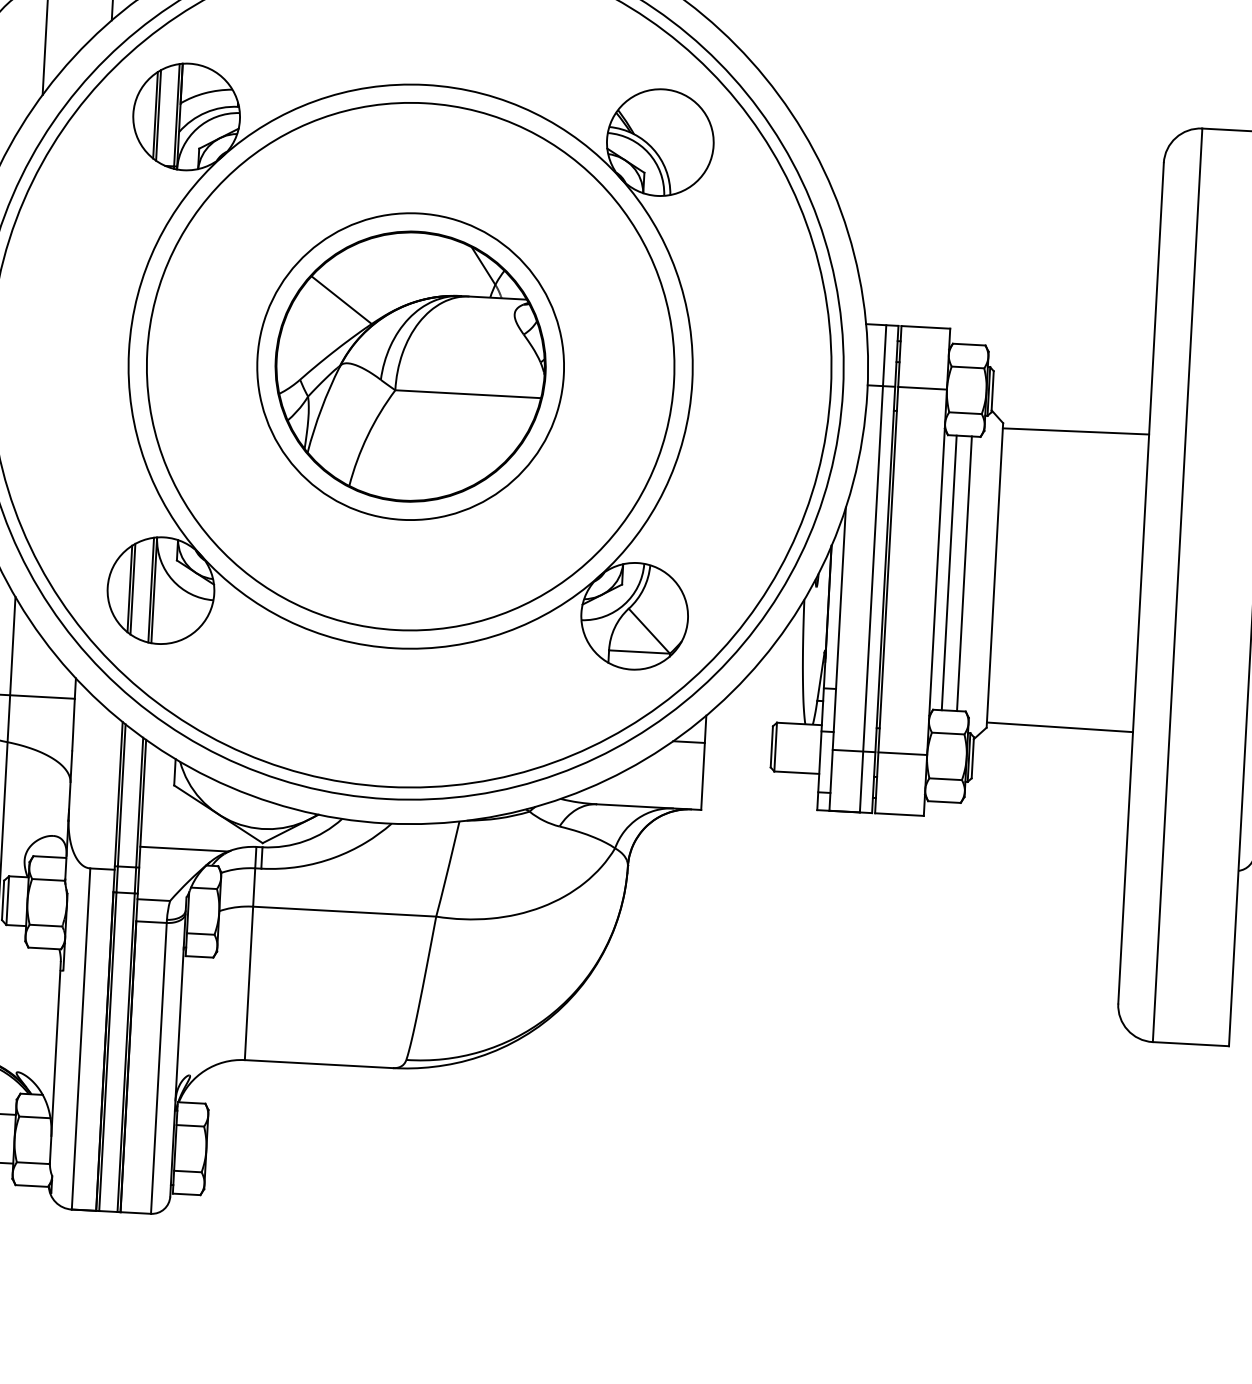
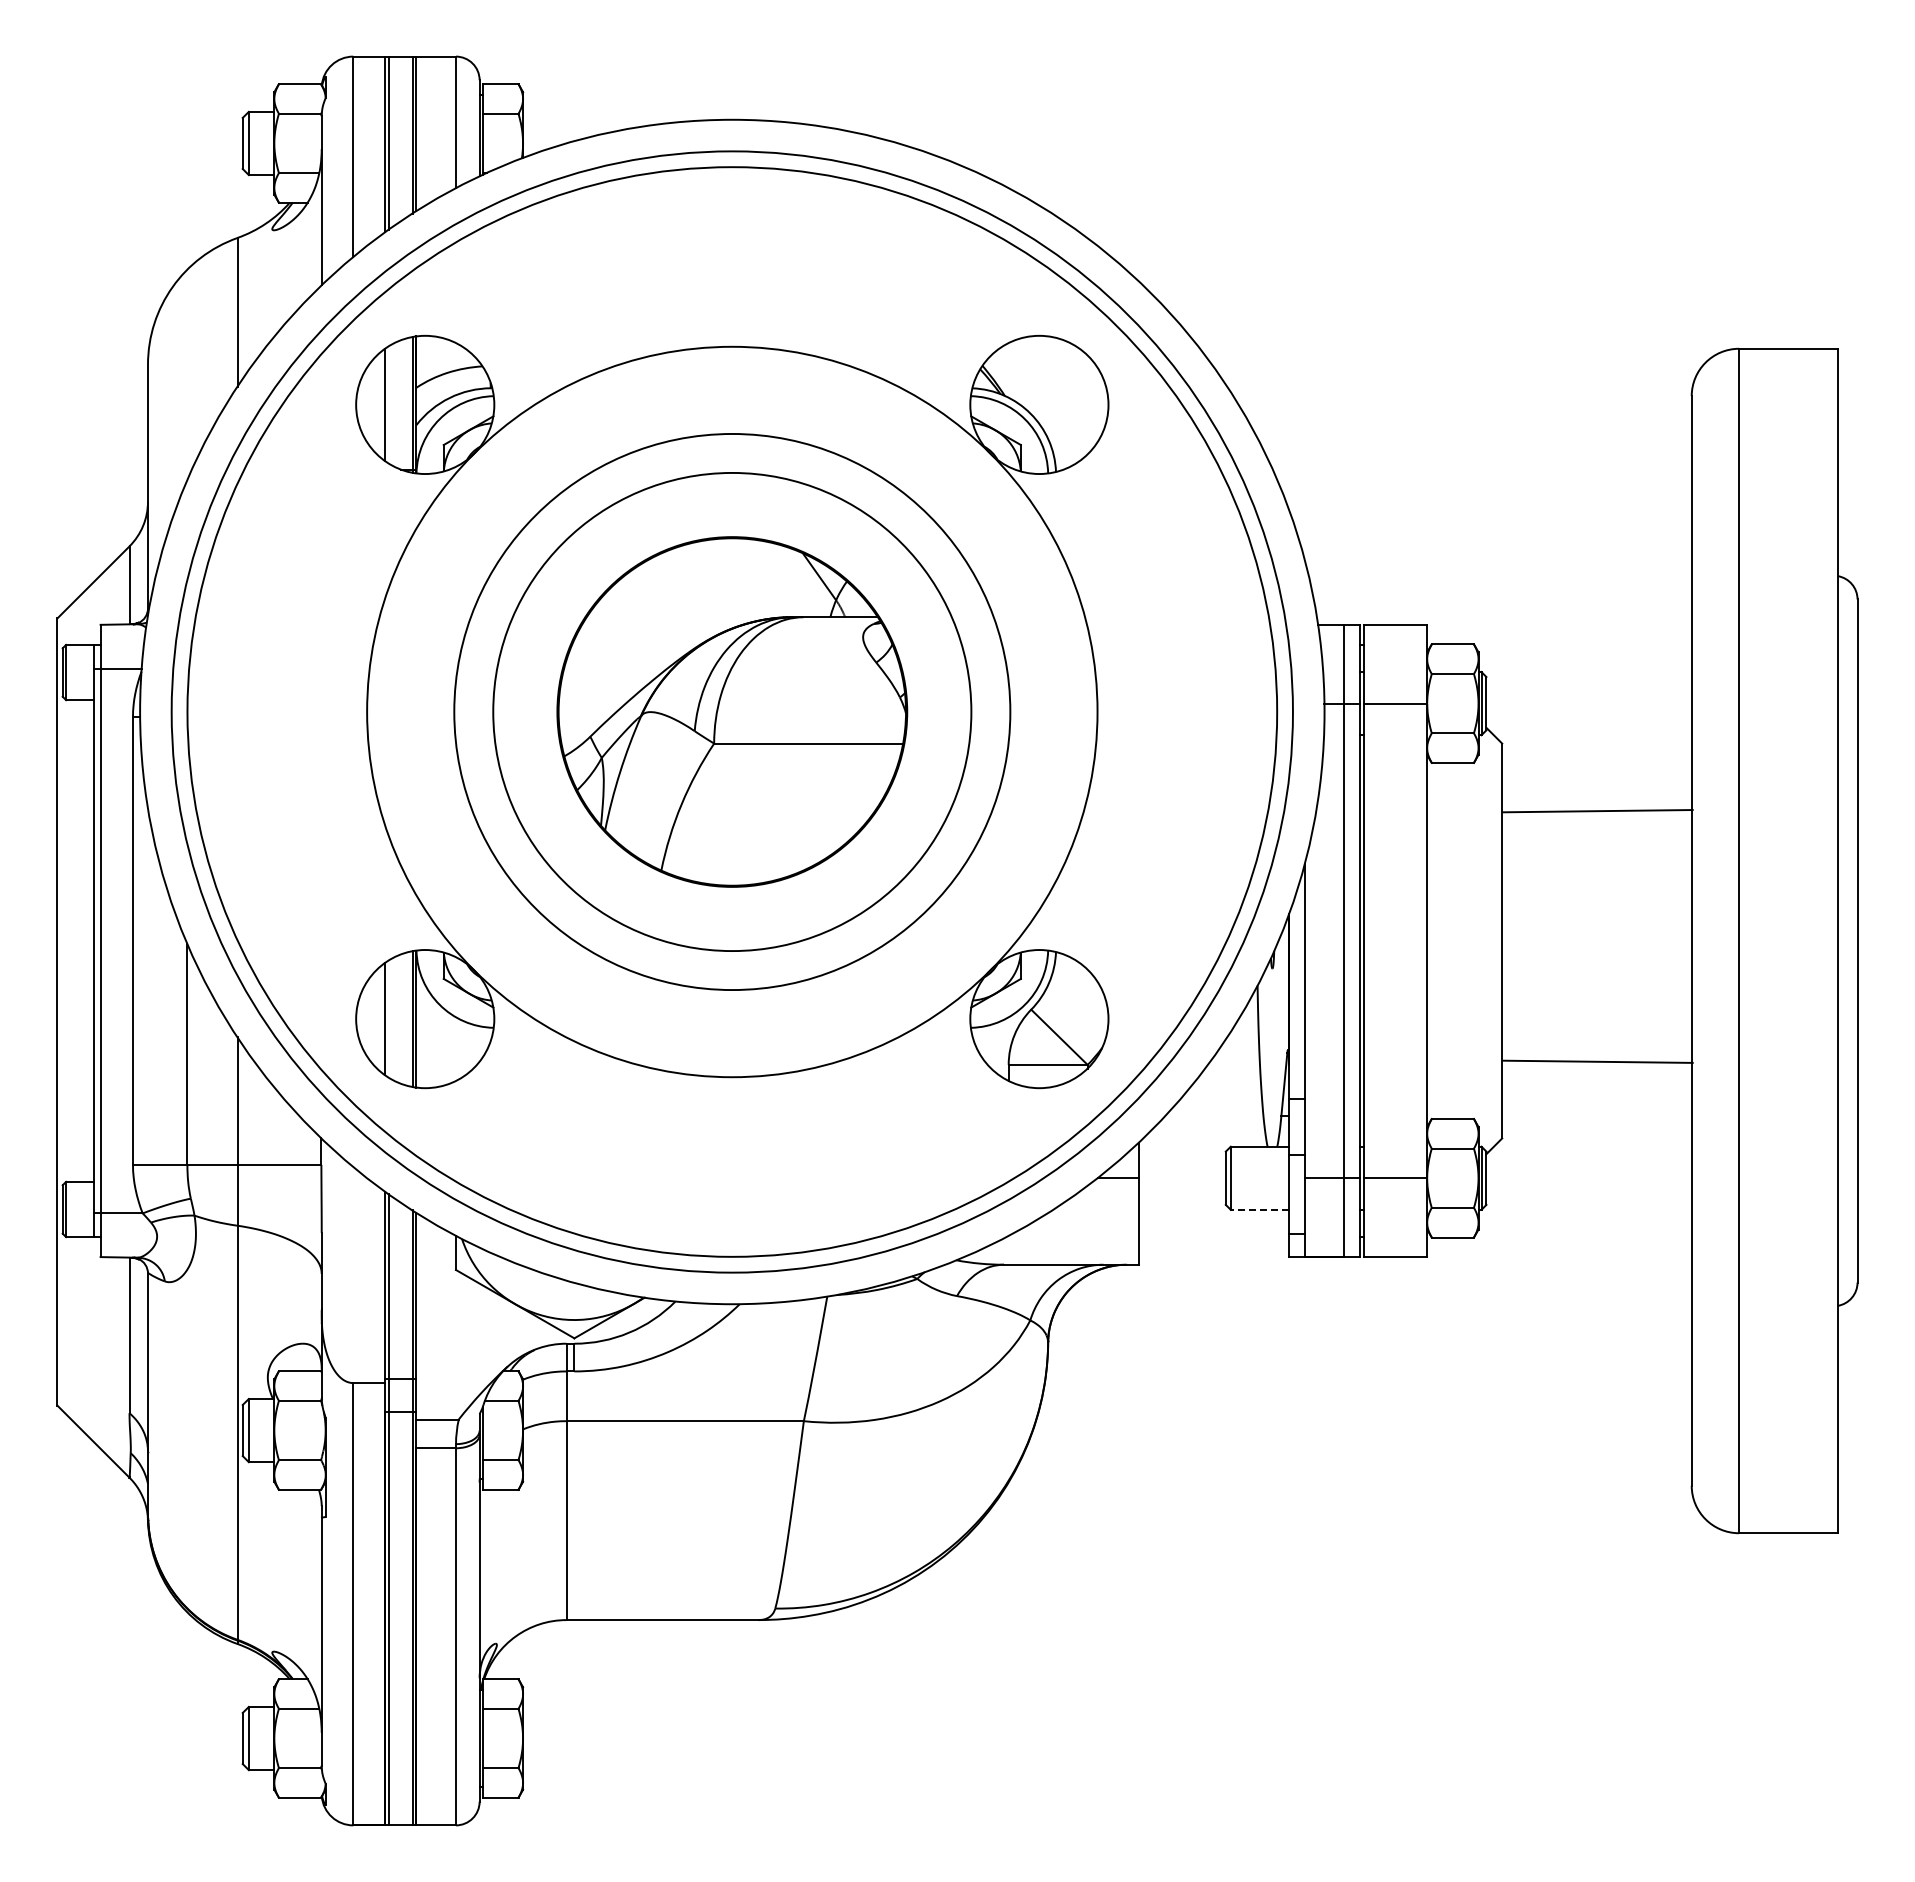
line: (158, 115) -> (388, 404), removed
line: (341, 299) -> (638, 630), removed
circle: (410, 366) -> (731, 711), size x0.7
circle: (410, 366) -> (731, 711), size x1.4
line: (1075, 431) -> (1597, 811), moved
line: (948, 572) -> (1442, 940), removed
line: (964, 573) -> (1462, 940), removed
line: (132, 588) -> (388, 1018), removed
line: (1059, 727) -> (1597, 1061), moved
line: (796, 772) -> (1259, 1209), solid -> dashed
line: (184, 849) -> (473, 1351), removed

